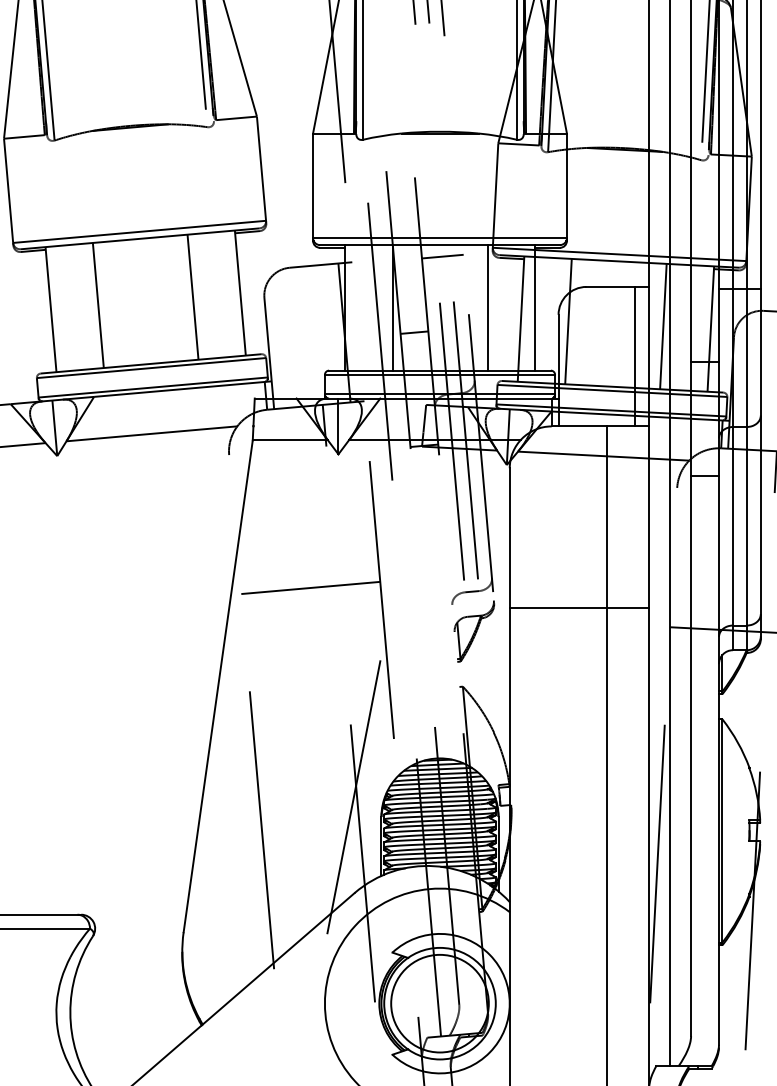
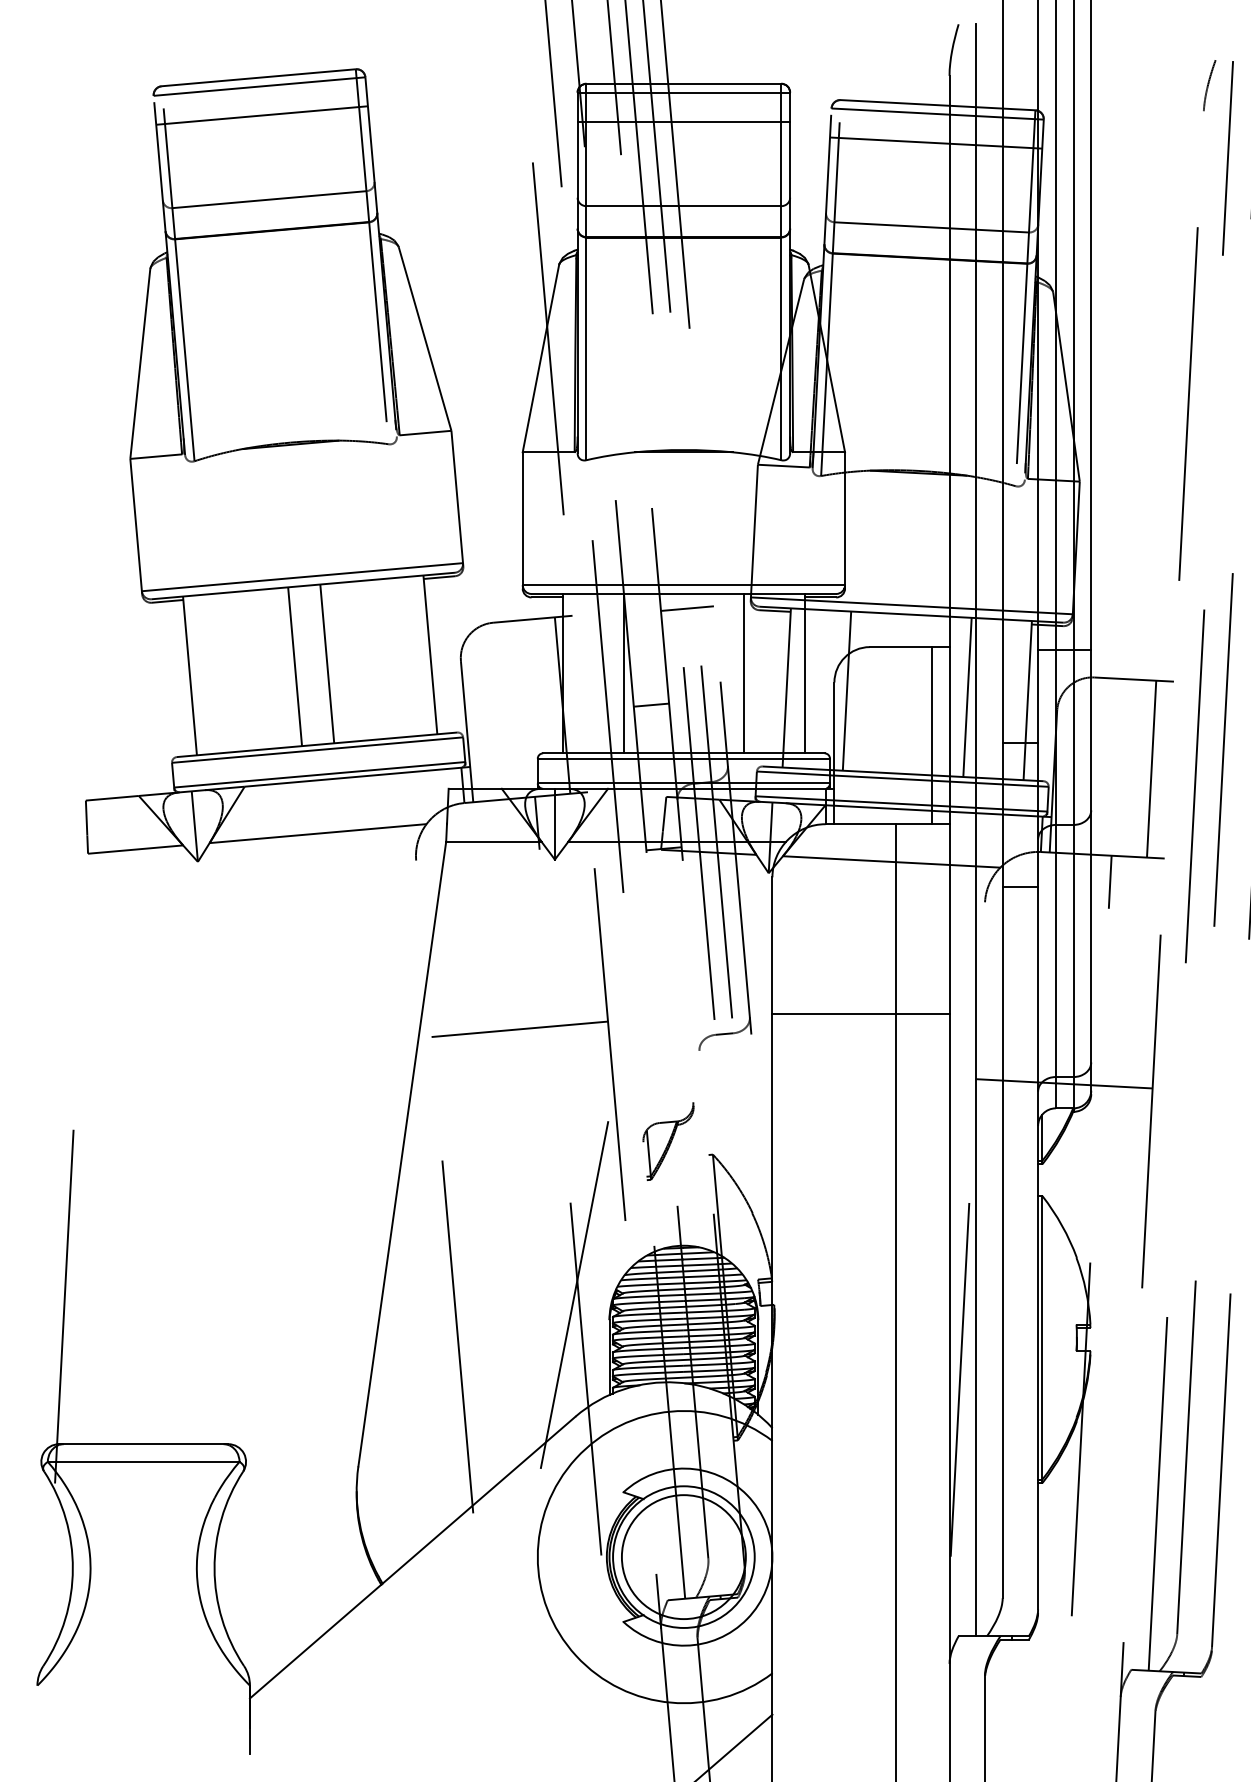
line: (193, 296) -> (327, 663), moved
line: (98, 305) -> (295, 666), moved
line: (579, 607) -> (860, 1014), moved
part: (474, 631) -> (668, 1141), moved

